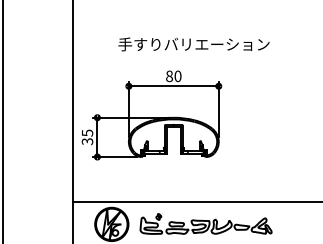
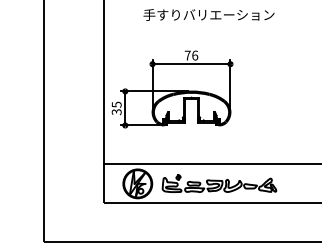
text: (193, 43) -> (208, 14), moved
text: (173, 76) -> (191, 55), 80 -> 76

